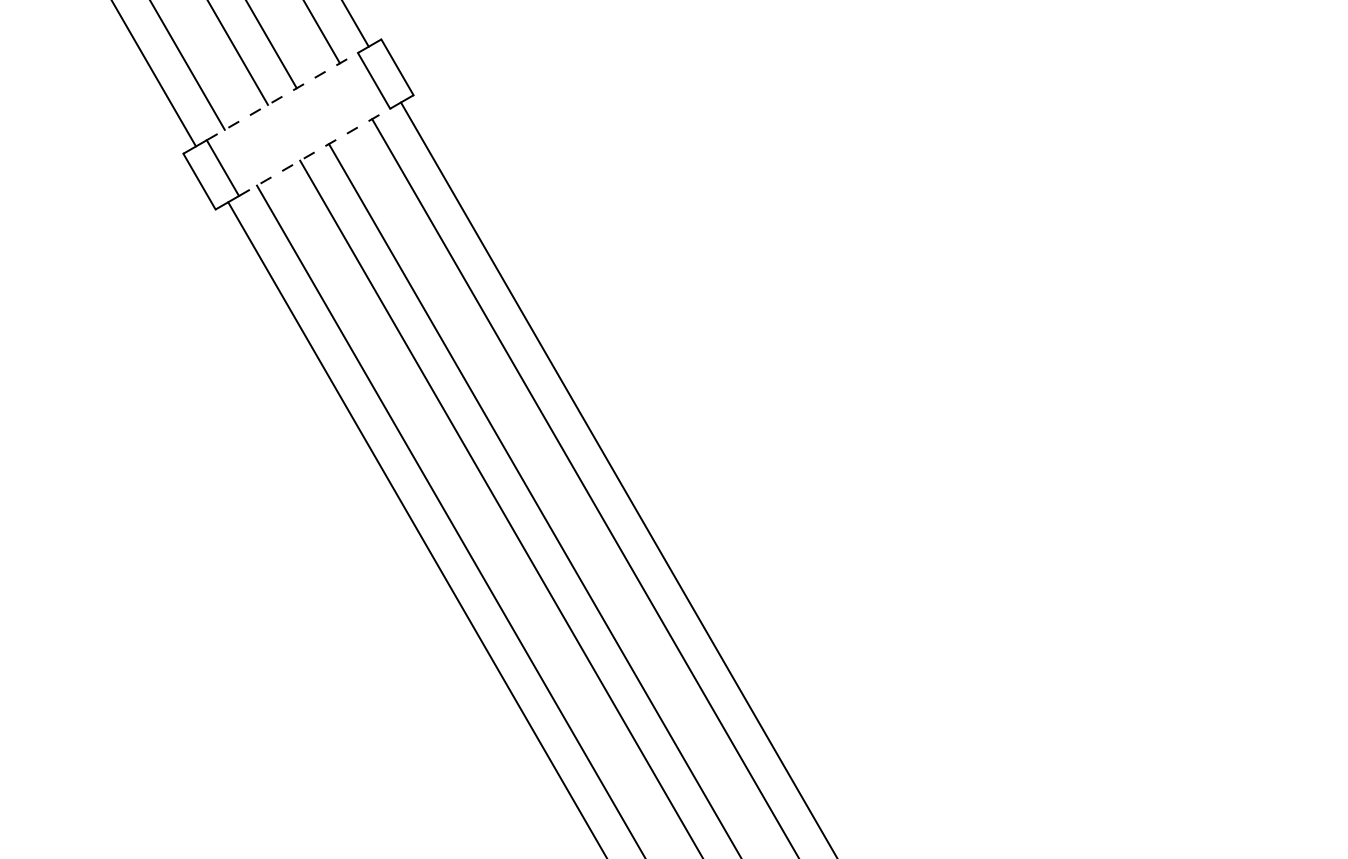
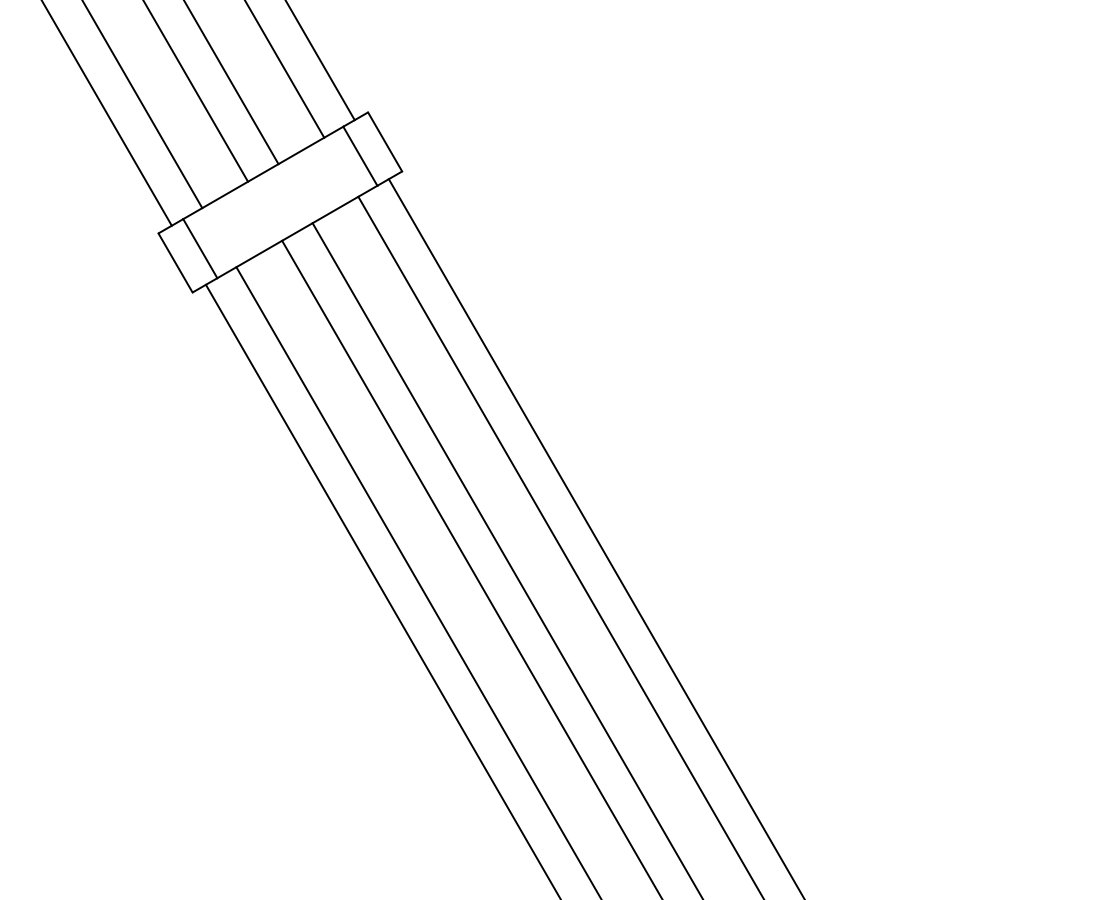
line: (282, 96) -> (263, 172), dashed -> solid
line: (315, 152) -> (298, 232), dashed -> solid

